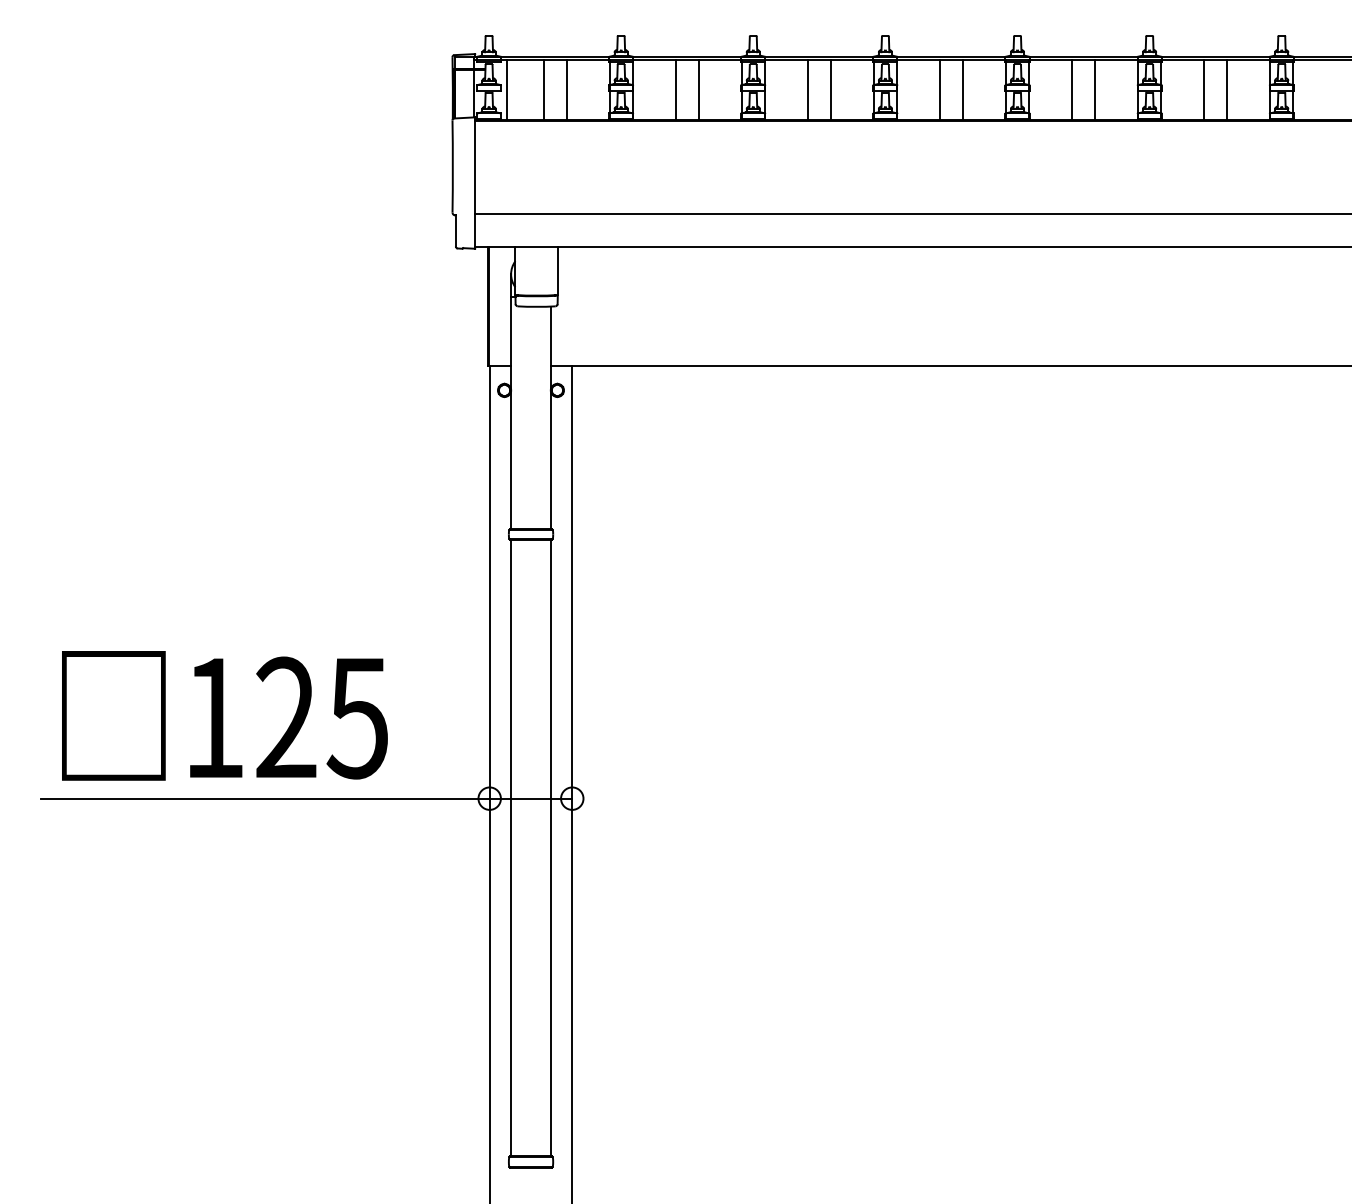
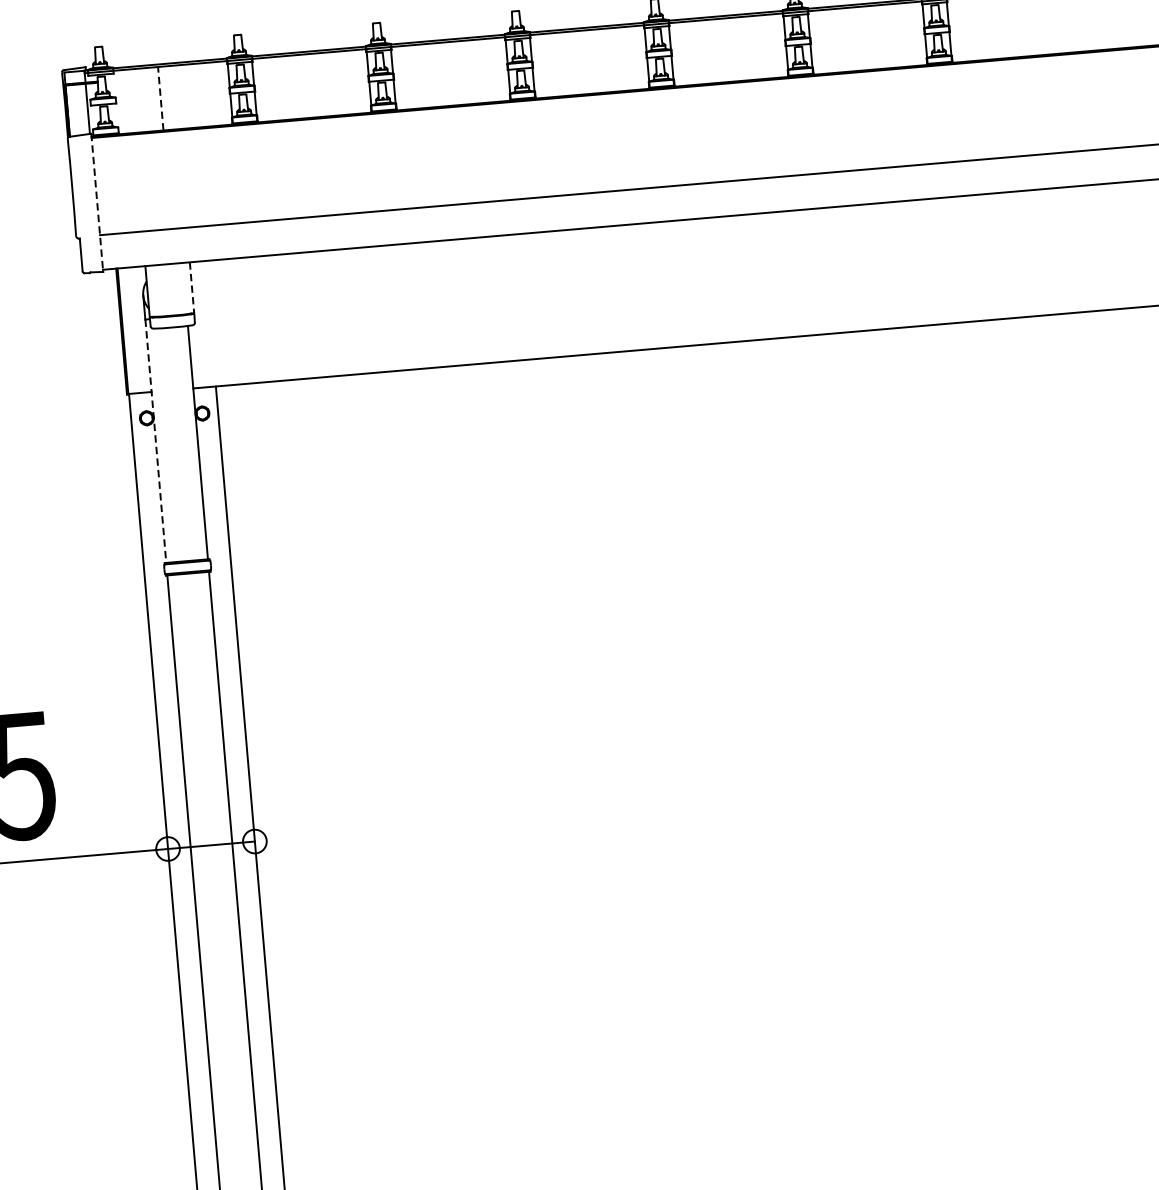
line: (506, 89) -> (121, 101), removed
line: (543, 89) -> (160, 98), solid -> dashed
line: (566, 89) -> (184, 96), removed
line: (675, 89) -> (299, 86), removed
line: (698, 89) -> (323, 84), removed
line: (807, 89) -> (438, 74), removed
line: (830, 89) -> (462, 72), removed
line: (939, 89) -> (577, 62), removed
line: (963, 89) -> (602, 60), removed
line: (1072, 89) -> (717, 50), removed
line: (1095, 89) -> (741, 48), removed
line: (1204, 89) -> (855, 38), removed
line: (1227, 89) -> (880, 36), removed
line: (475, 183) -> (97, 203), solid -> dashed
line: (557, 271) -> (191, 288), solid -> dashed
line: (511, 412) -> (156, 440), solid -> dashed

